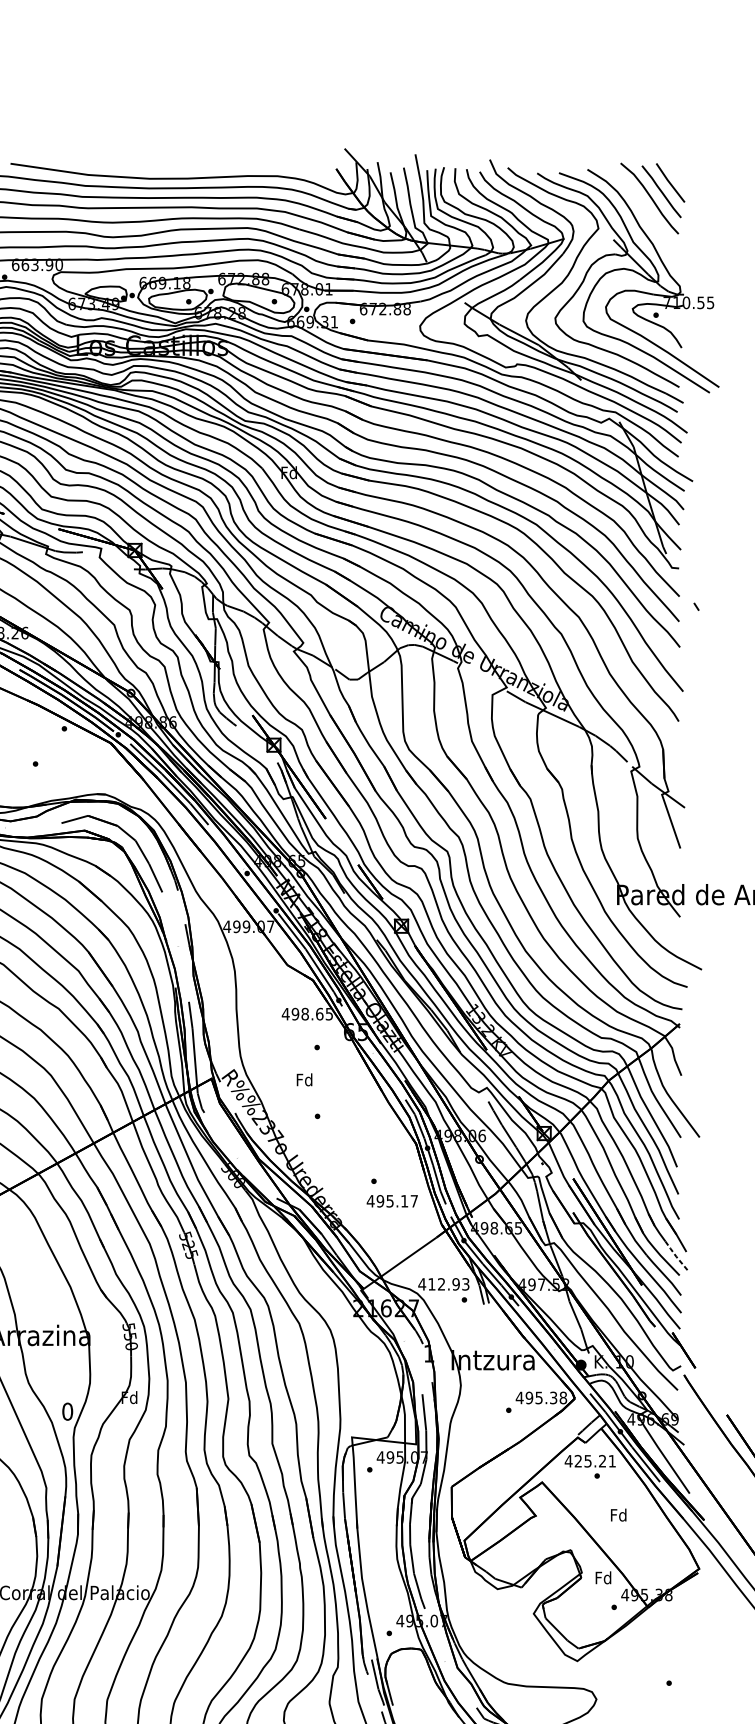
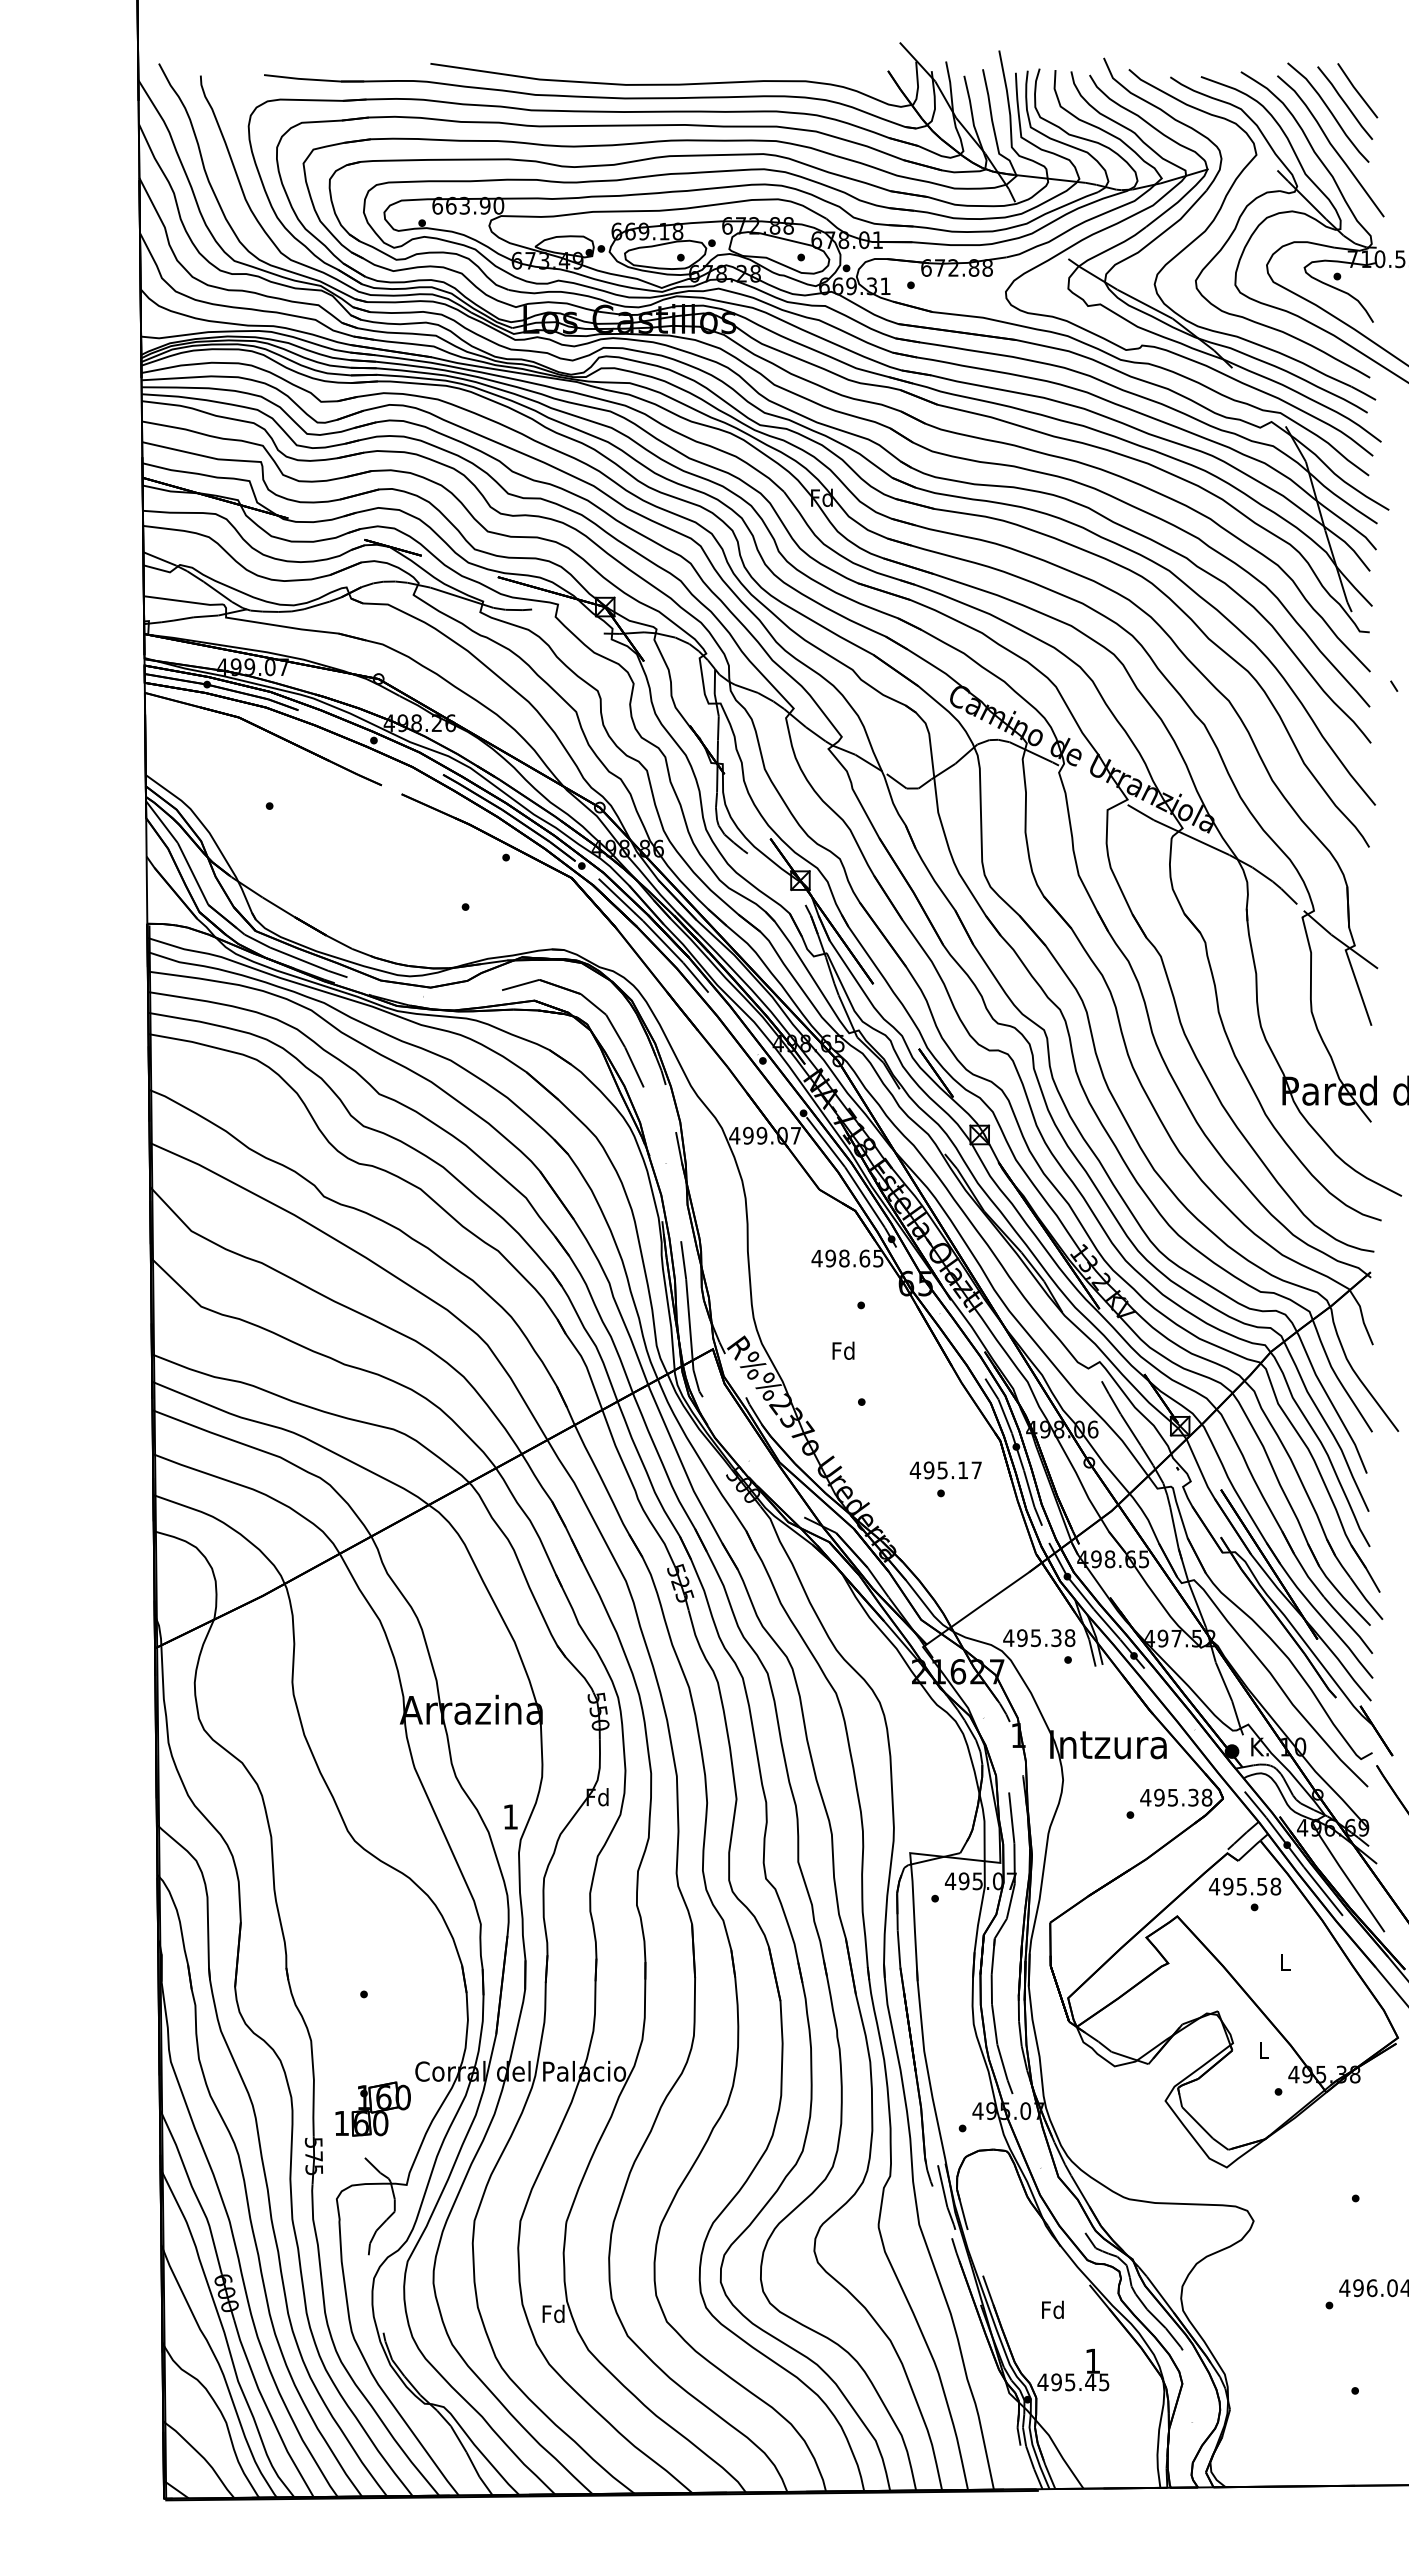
curve: (651, 221) -> (1330, 145), added
text: (392, 1201) -> (945, 1470), moved
line: (676, 1256) -> (1365, 1599), dashed -> solid
text: (449, 1284) -> (1046, 1638), 412.93 -> 495.38
text: (67, 1411) -> (510, 1816), 0 -> 1
text: (594, 1461) -> (1251, 1886), 425.21 -> 495.58
text: (618, 1515) -> (1284, 1962), Fd -> L
text: (603, 1577) -> (1263, 2050), Fd -> L

